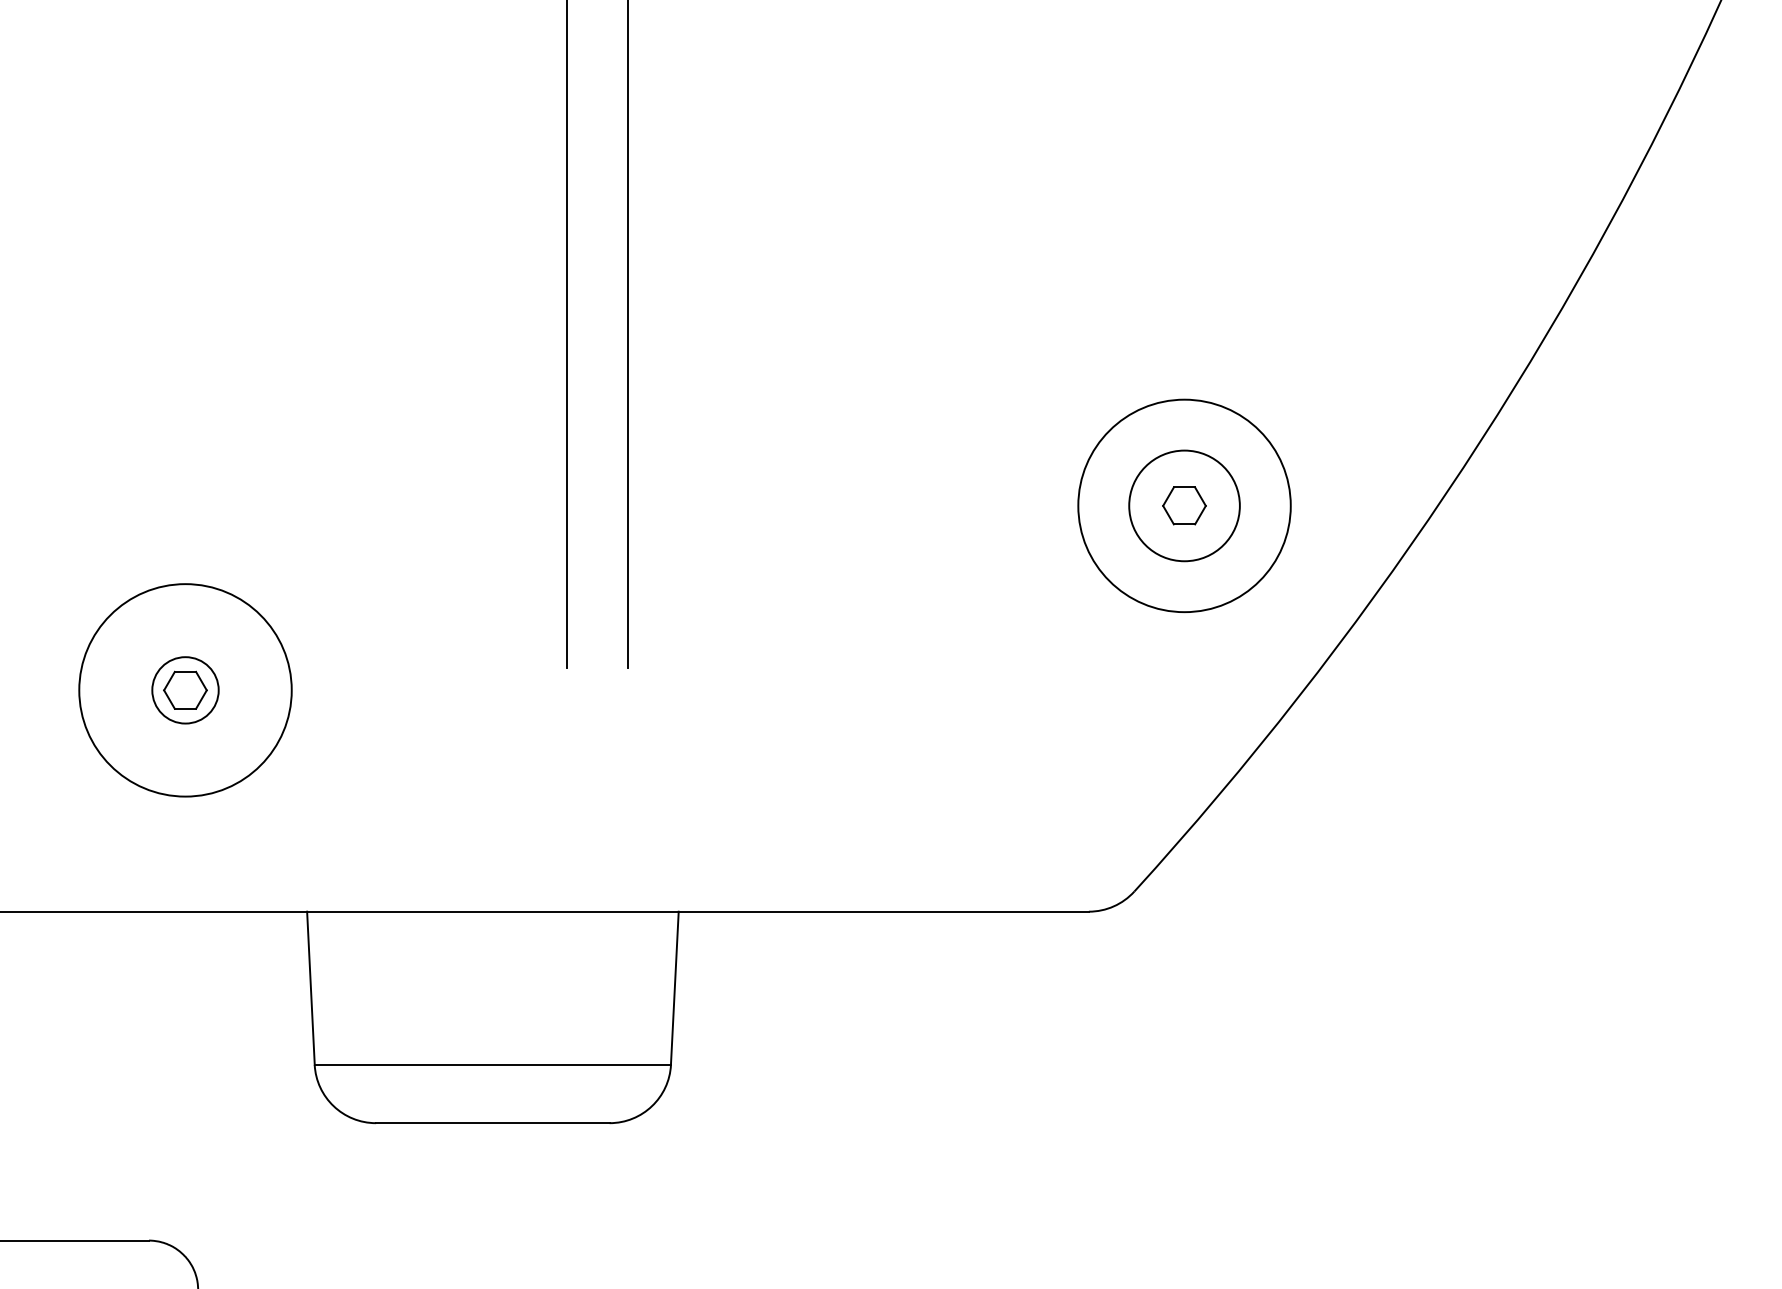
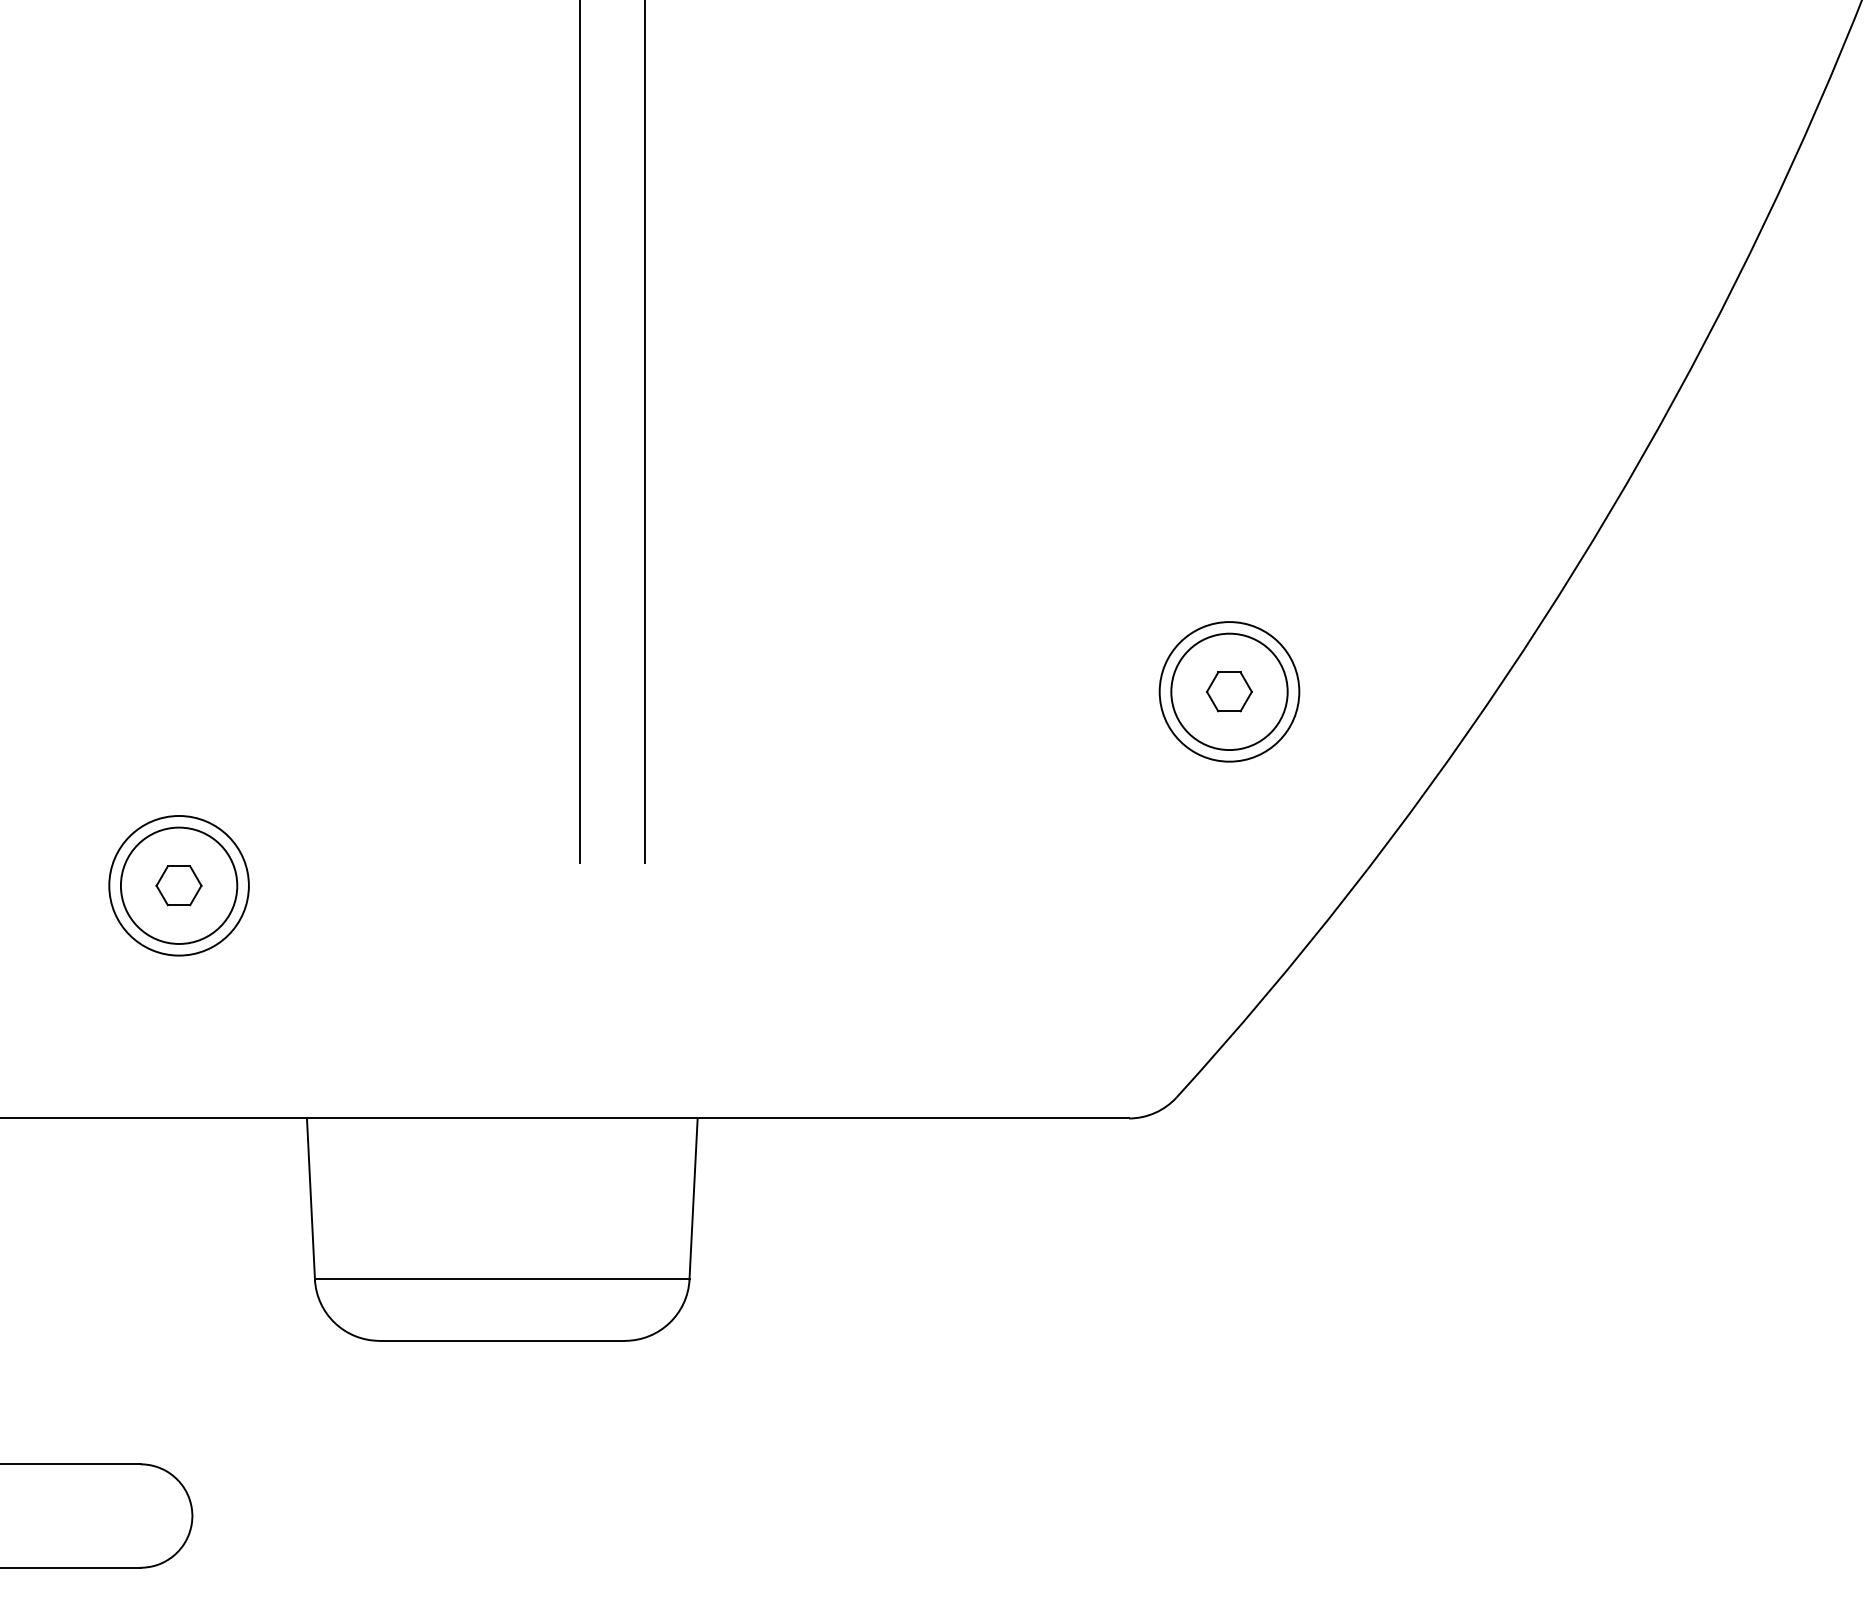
circle: (1184, 505) -> (1229, 691), size x0.62
circle: (184, 690) -> (178, 885), size x0.62
circle: (184, 690) -> (178, 885), size x1.67

